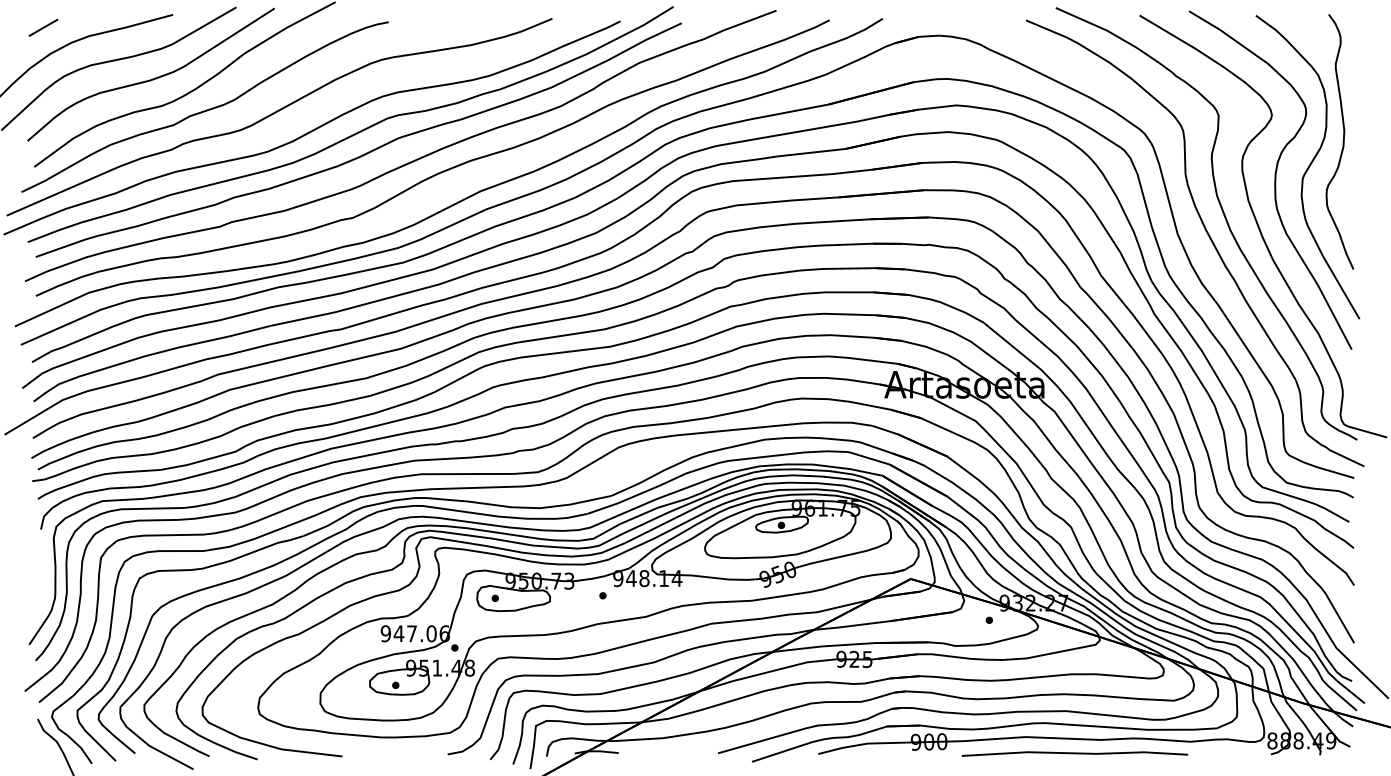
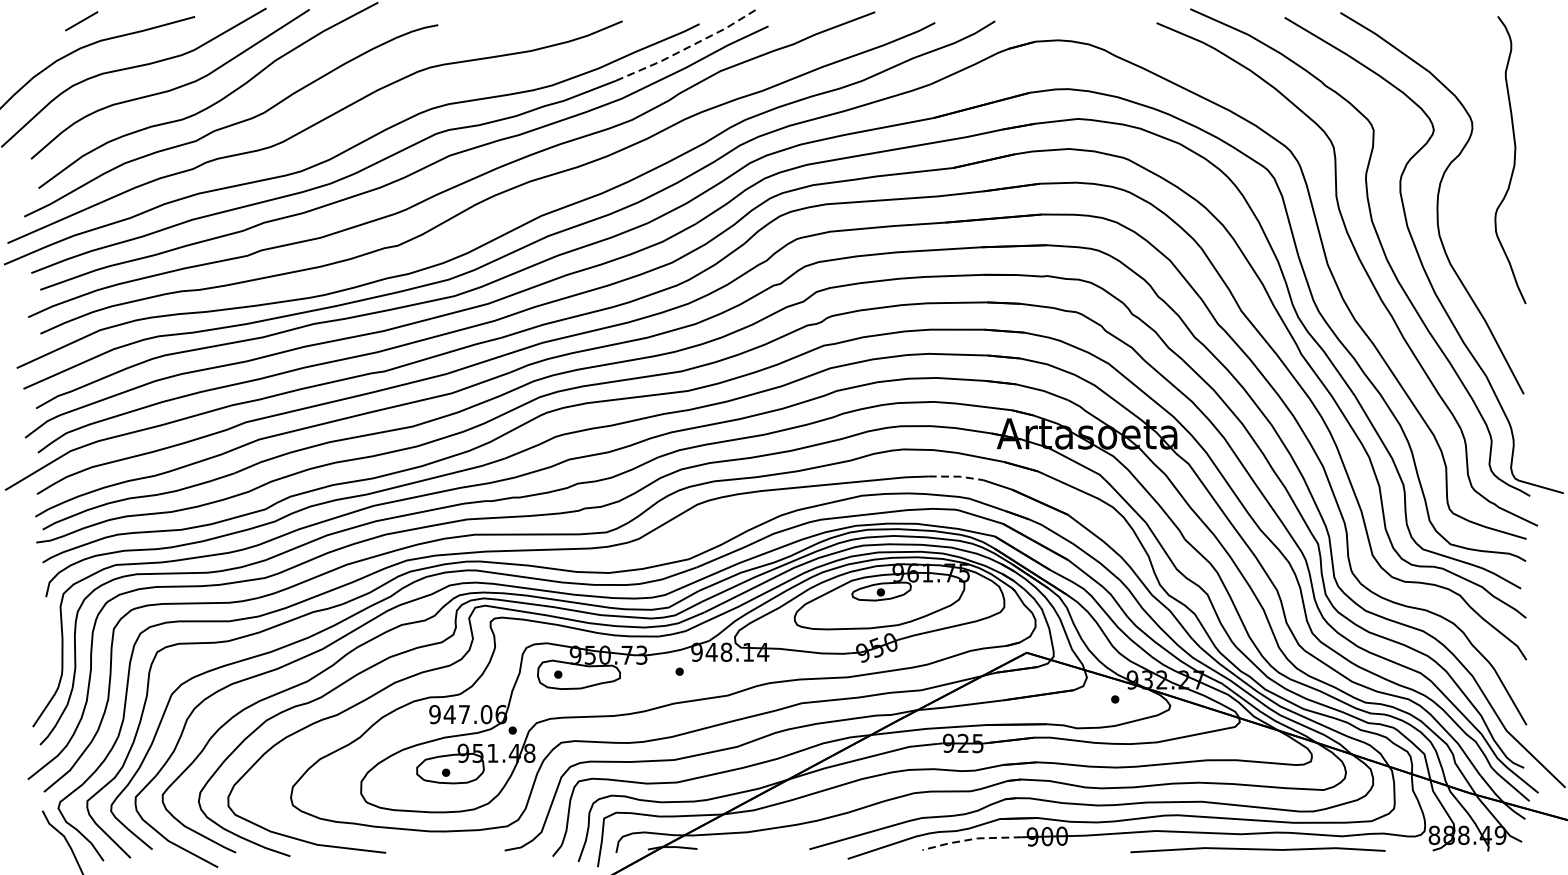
line: (43, 27) -> (81, 20), moved
line: (611, 41) -> (689, 46), solid -> dashed
curve: (1307, 167) -> (1473, 188), removed
line: (848, 422) -> (956, 476), solid -> dashed
line: (860, 744) -> (970, 839), solid -> dashed
line: (1074, 753) -> (1257, 849), moved

